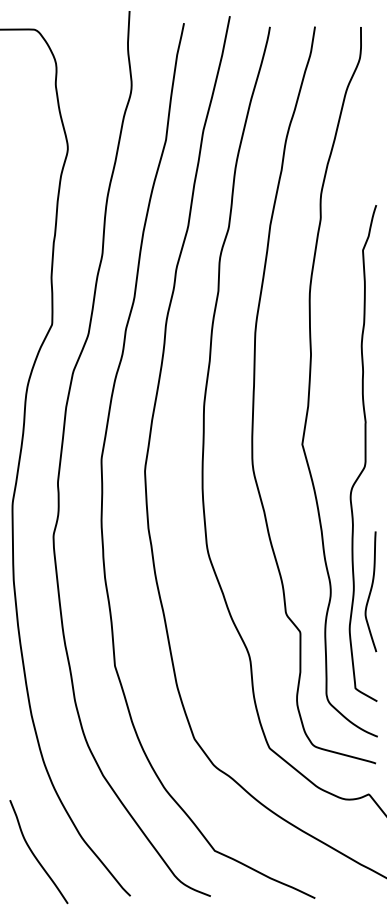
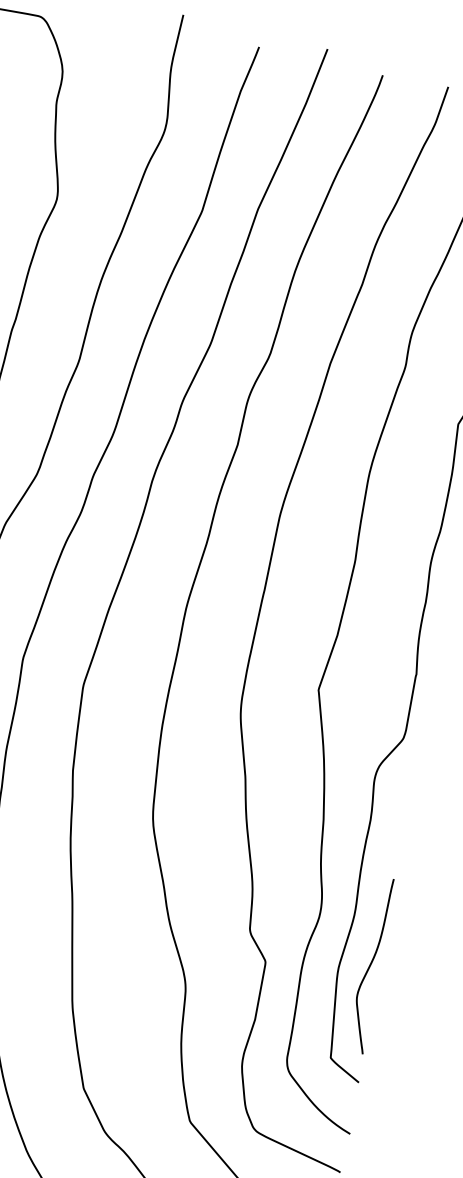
curve: (370, 591) -> (370, 964), moved

